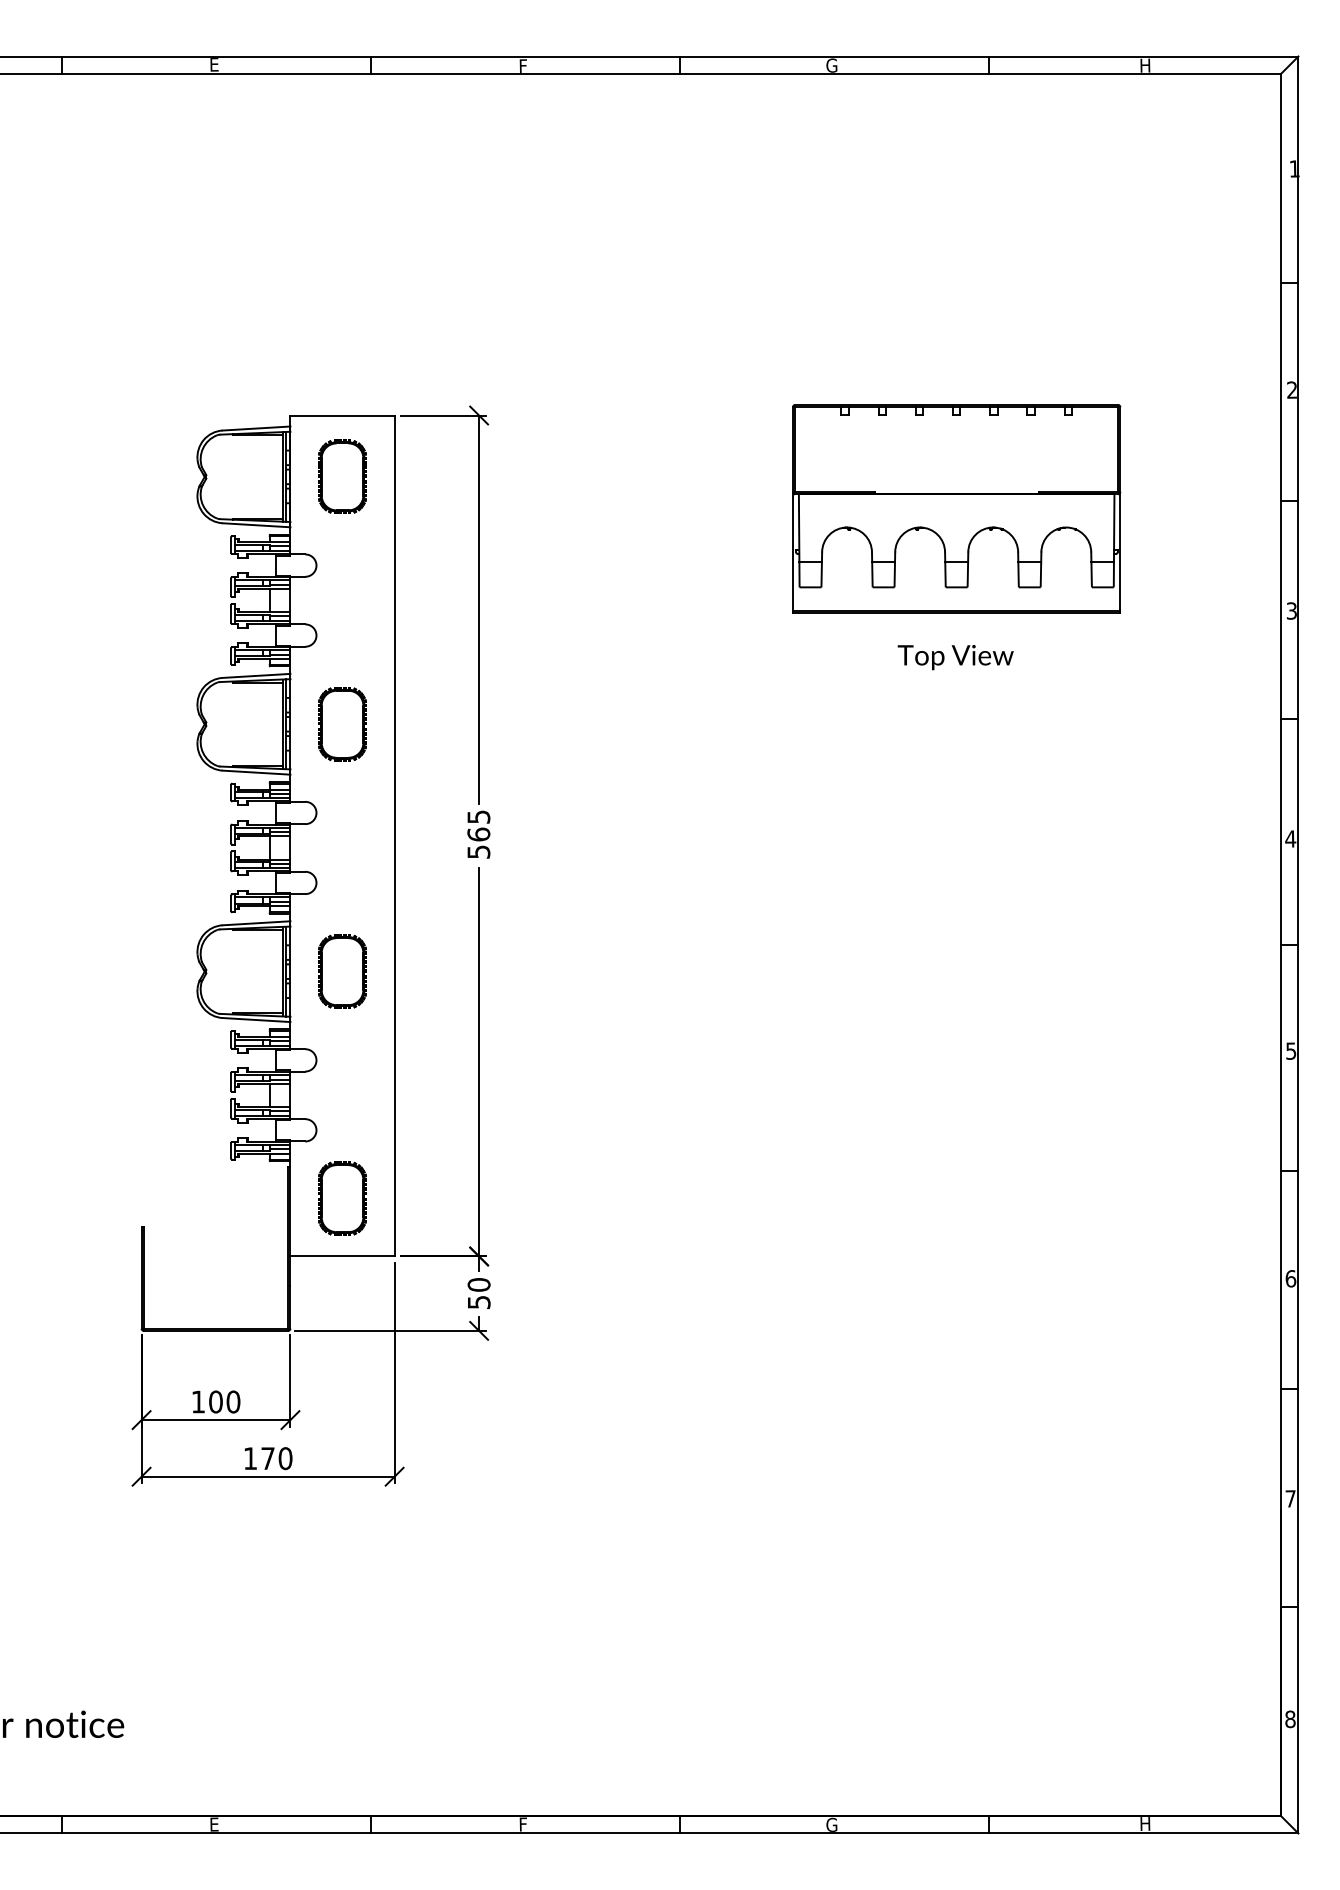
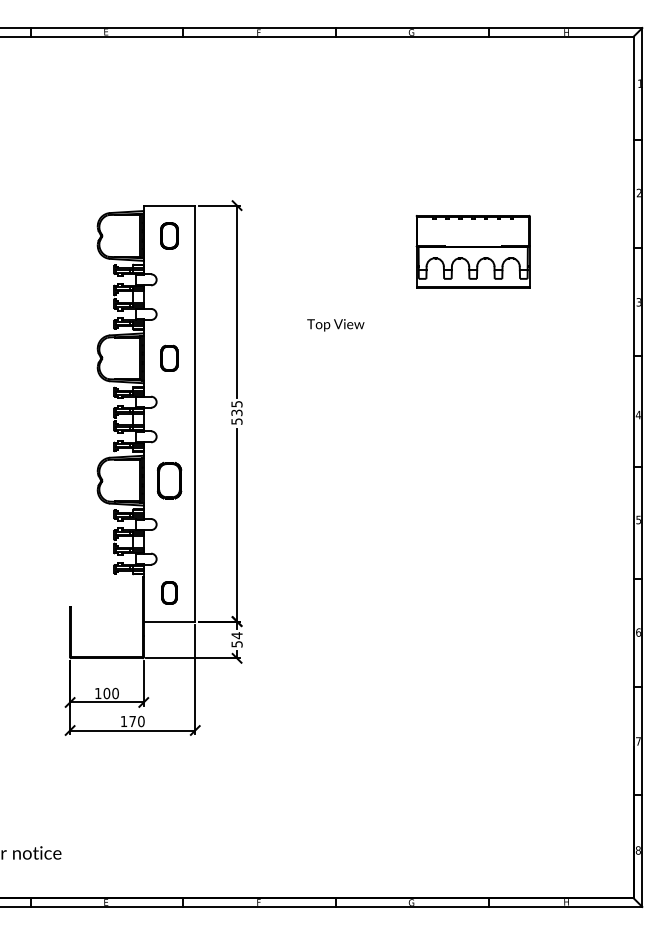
part: (342, 475) -> (169, 235), size x0.7
part: (955, 508) -> (472, 251), size x0.7
text: (955, 657) -> (335, 325), moved
part: (342, 724) -> (169, 358), size x0.7
text: (477, 833) -> (236, 412), 565 -> 535
part: (342, 1197) -> (169, 592), size x0.6
text: (477, 1284) -> (236, 635), 50 -> 54

